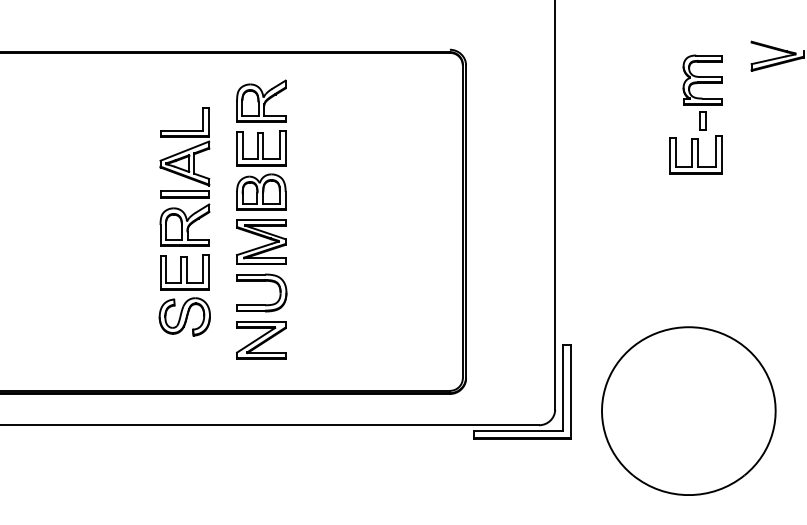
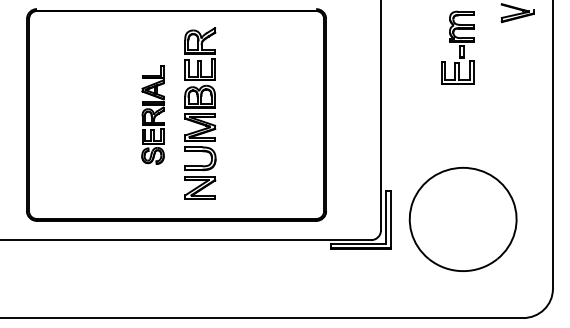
part: (695, 113) -> (457, 47), moved
part: (183, 221) -> (152, 114), size x0.7
part: (687, 411) -> (462, 219), moved

